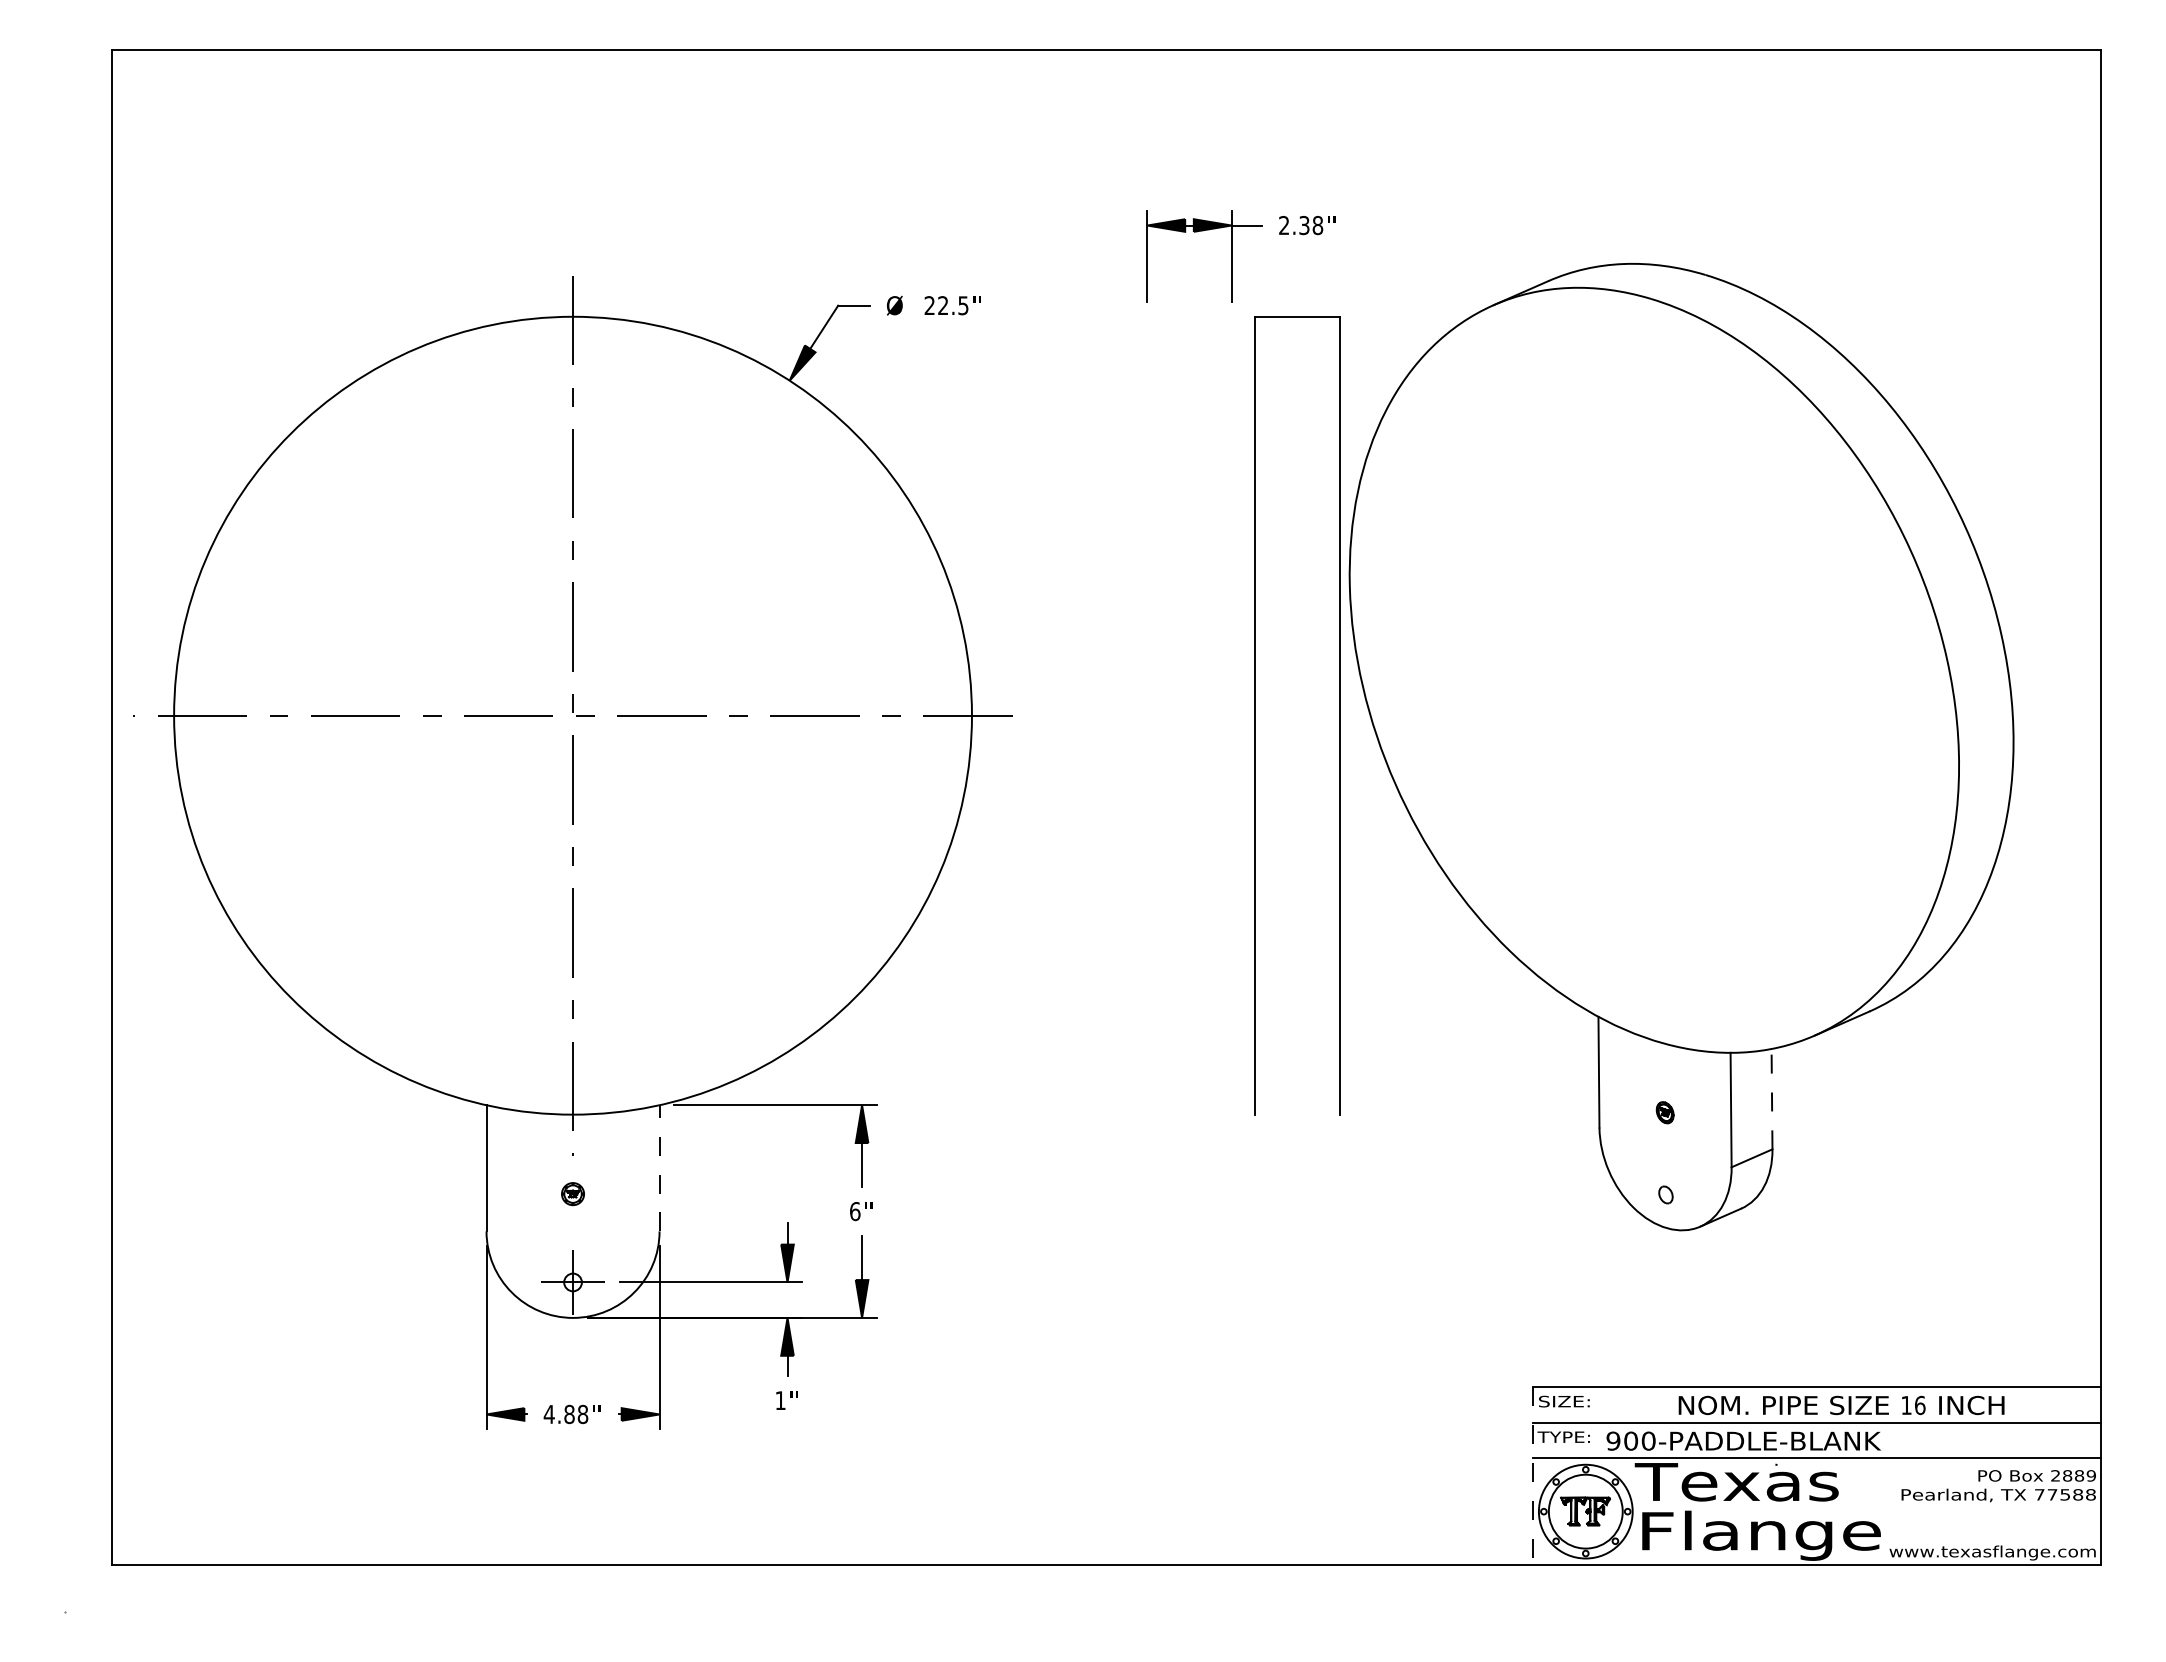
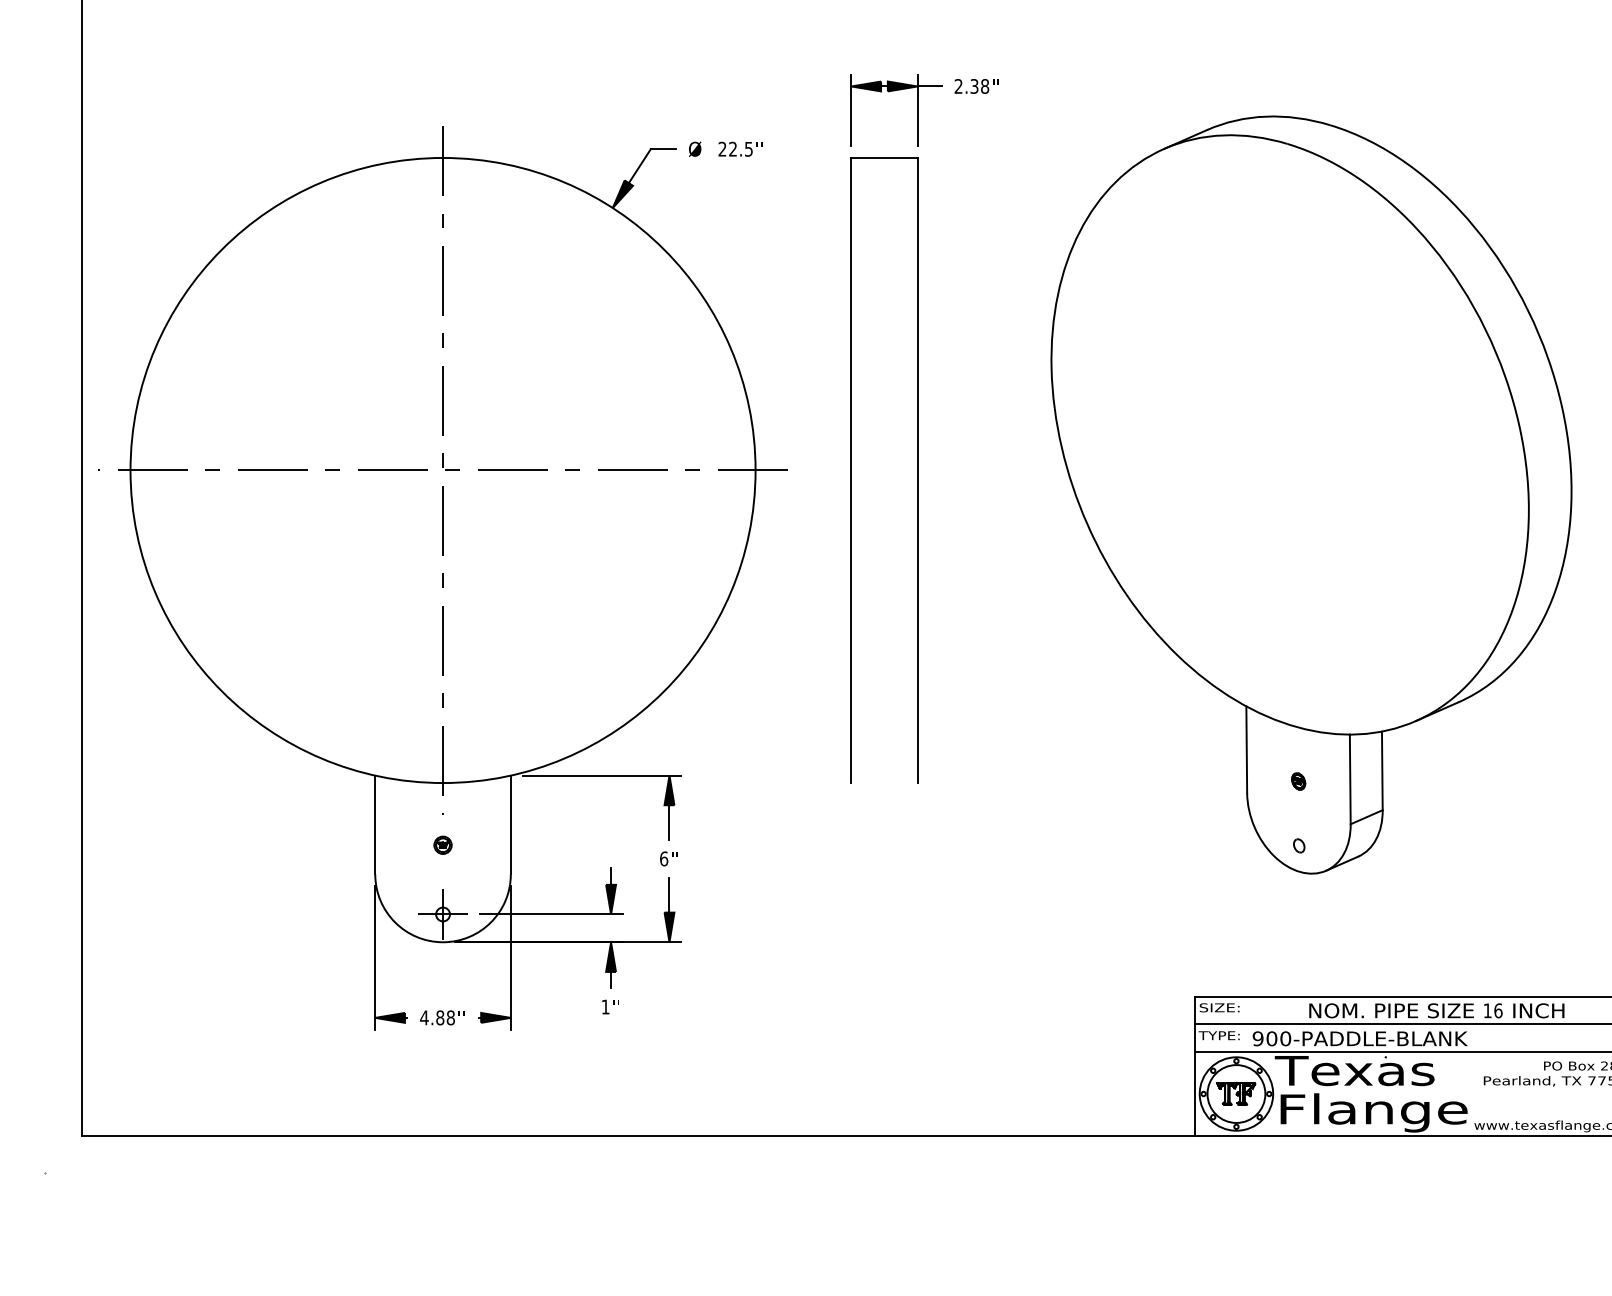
part: (1232, 256) -> (918, 110), moved
part: (1255, 715) -> (851, 470), moved
line: (1772, 1098) -> (1382, 770), dashed -> solid
line: (659, 1167) -> (510, 824), dashed -> solid
line: (1532, 1476) -> (1194, 1066), dashed -> solid

